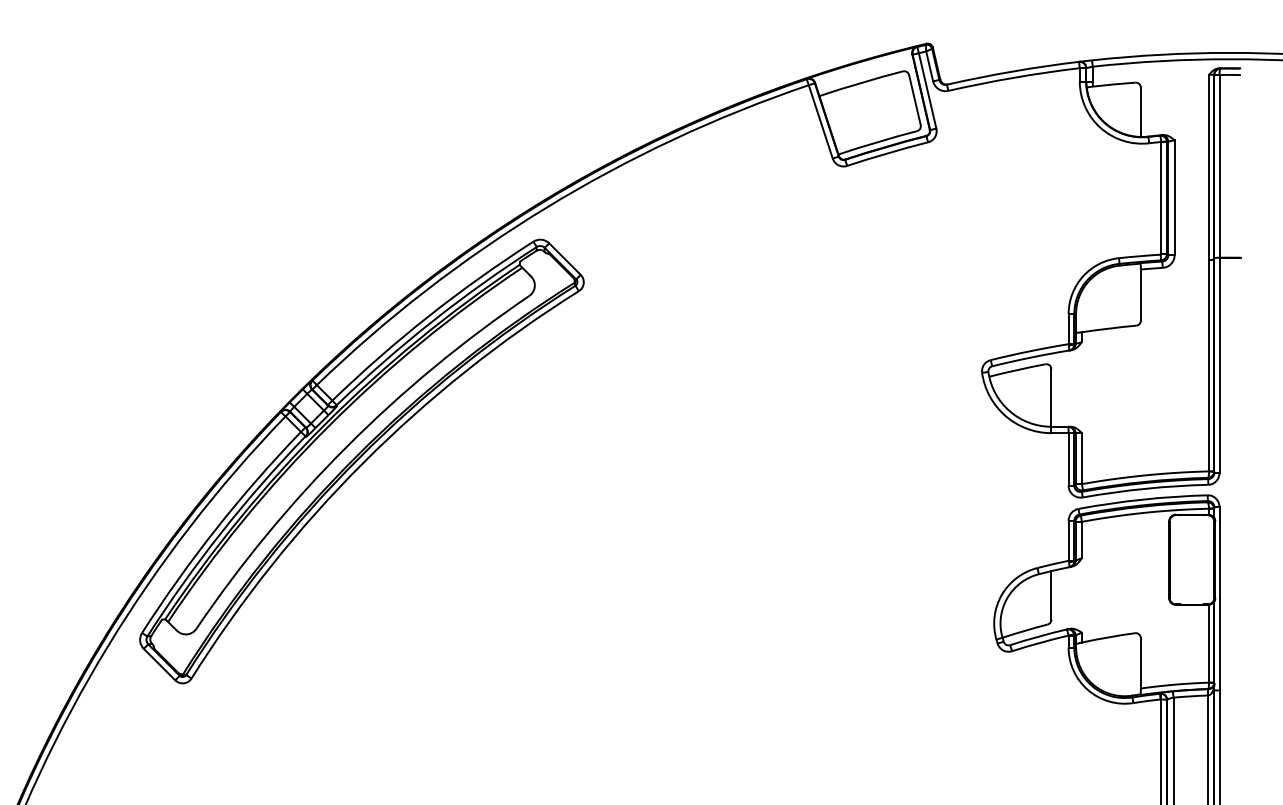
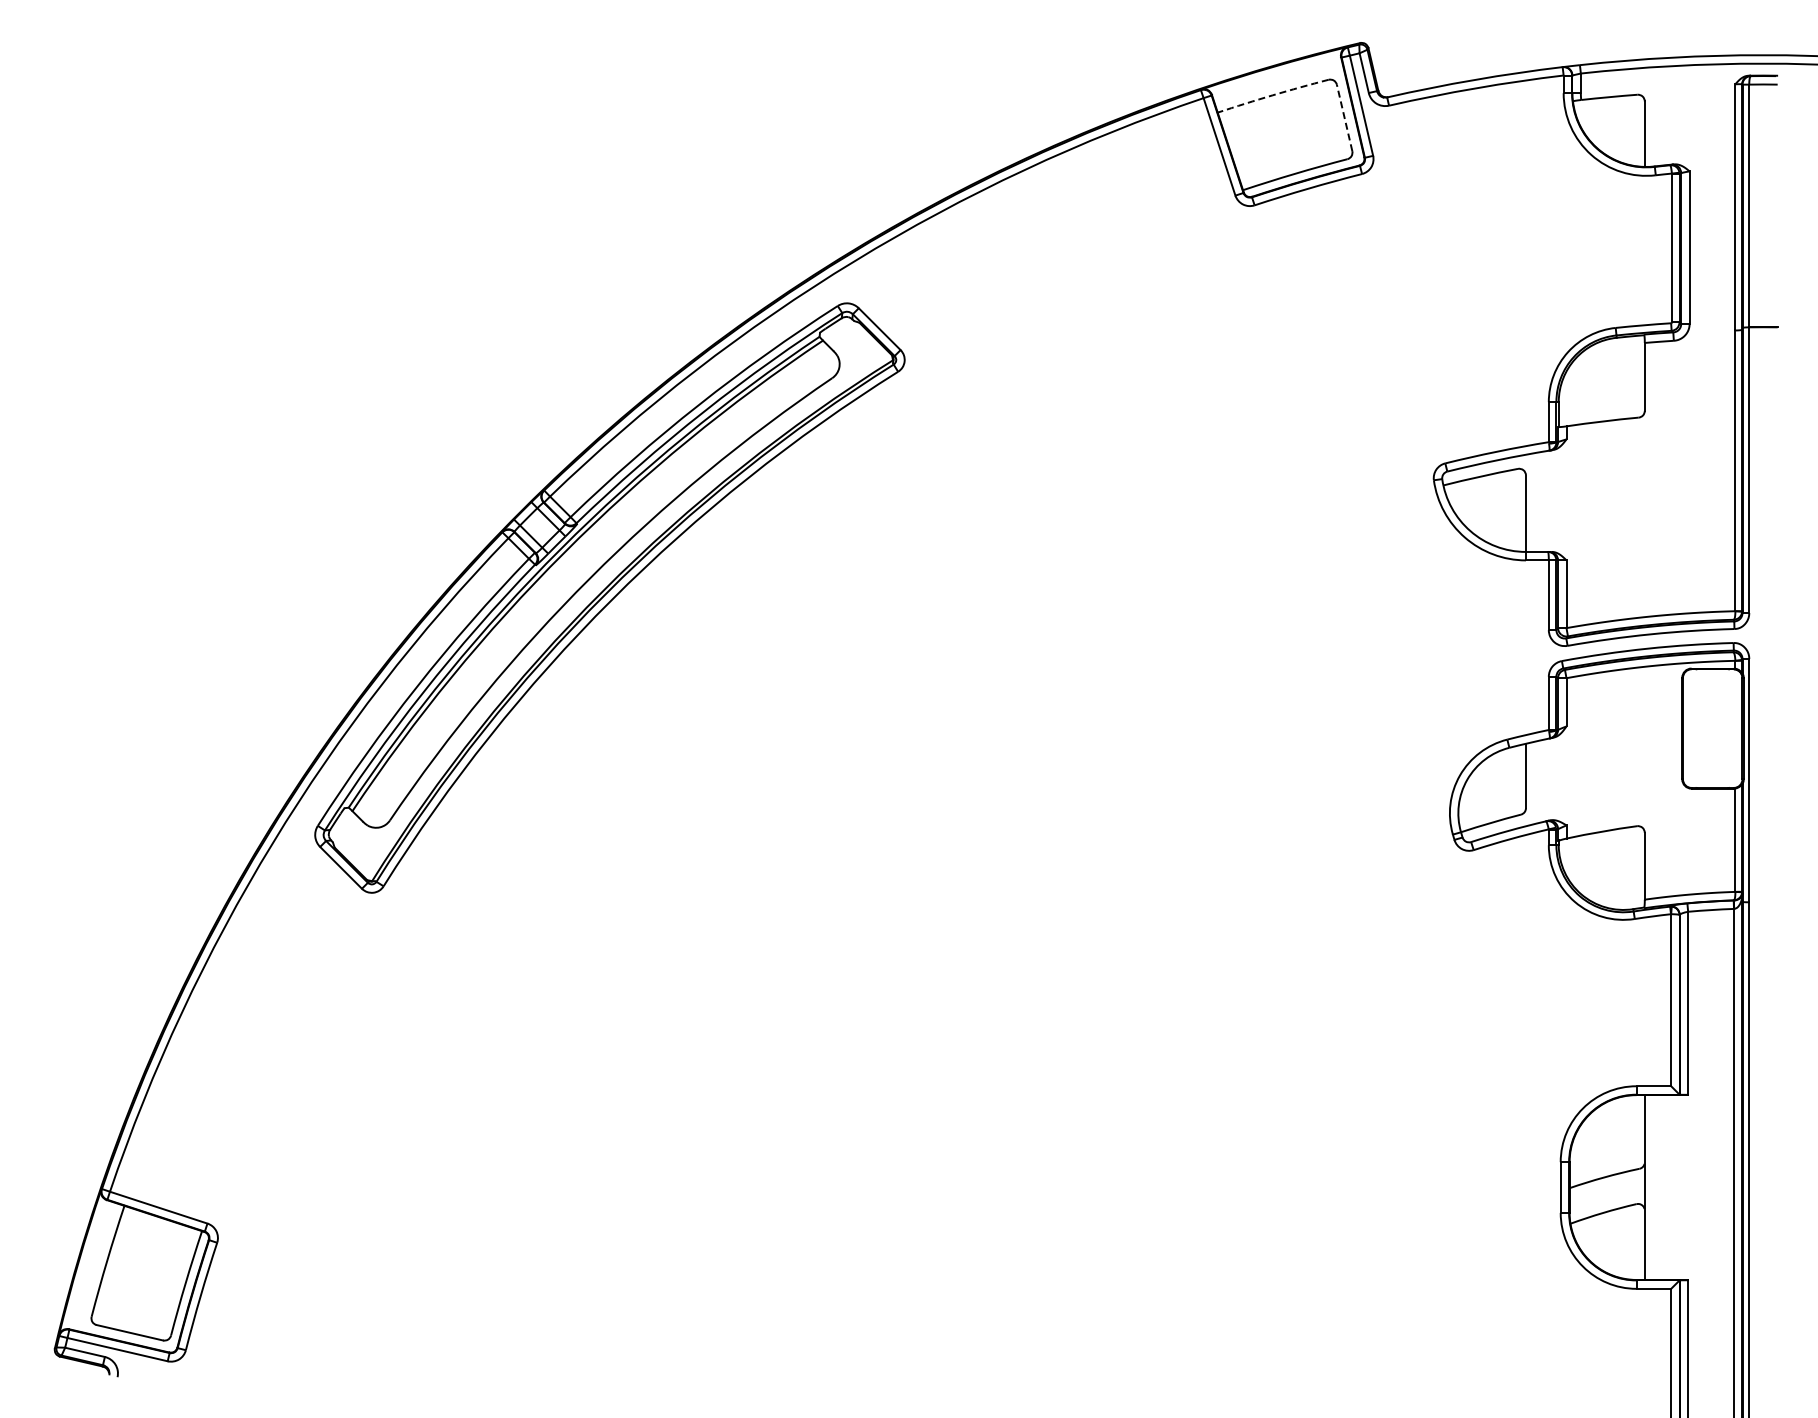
arc: (860, 83) -> (1272, 95), solid -> dashed
line: (914, 99) -> (1344, 117), solid -> dashed

